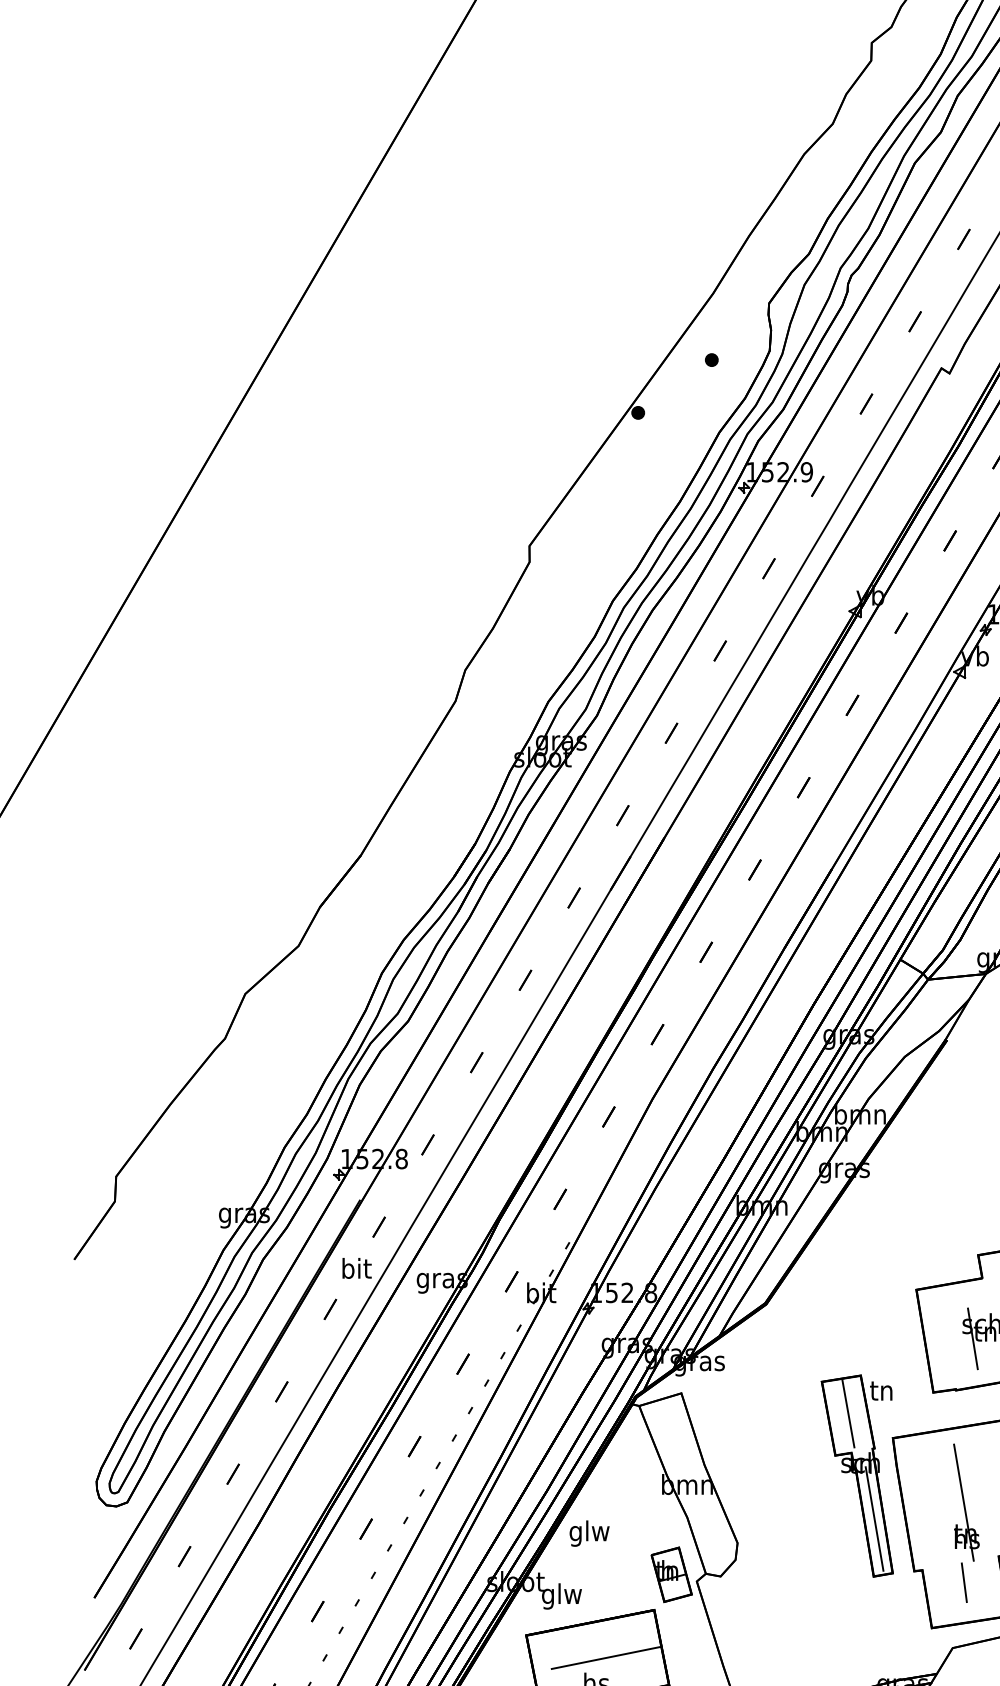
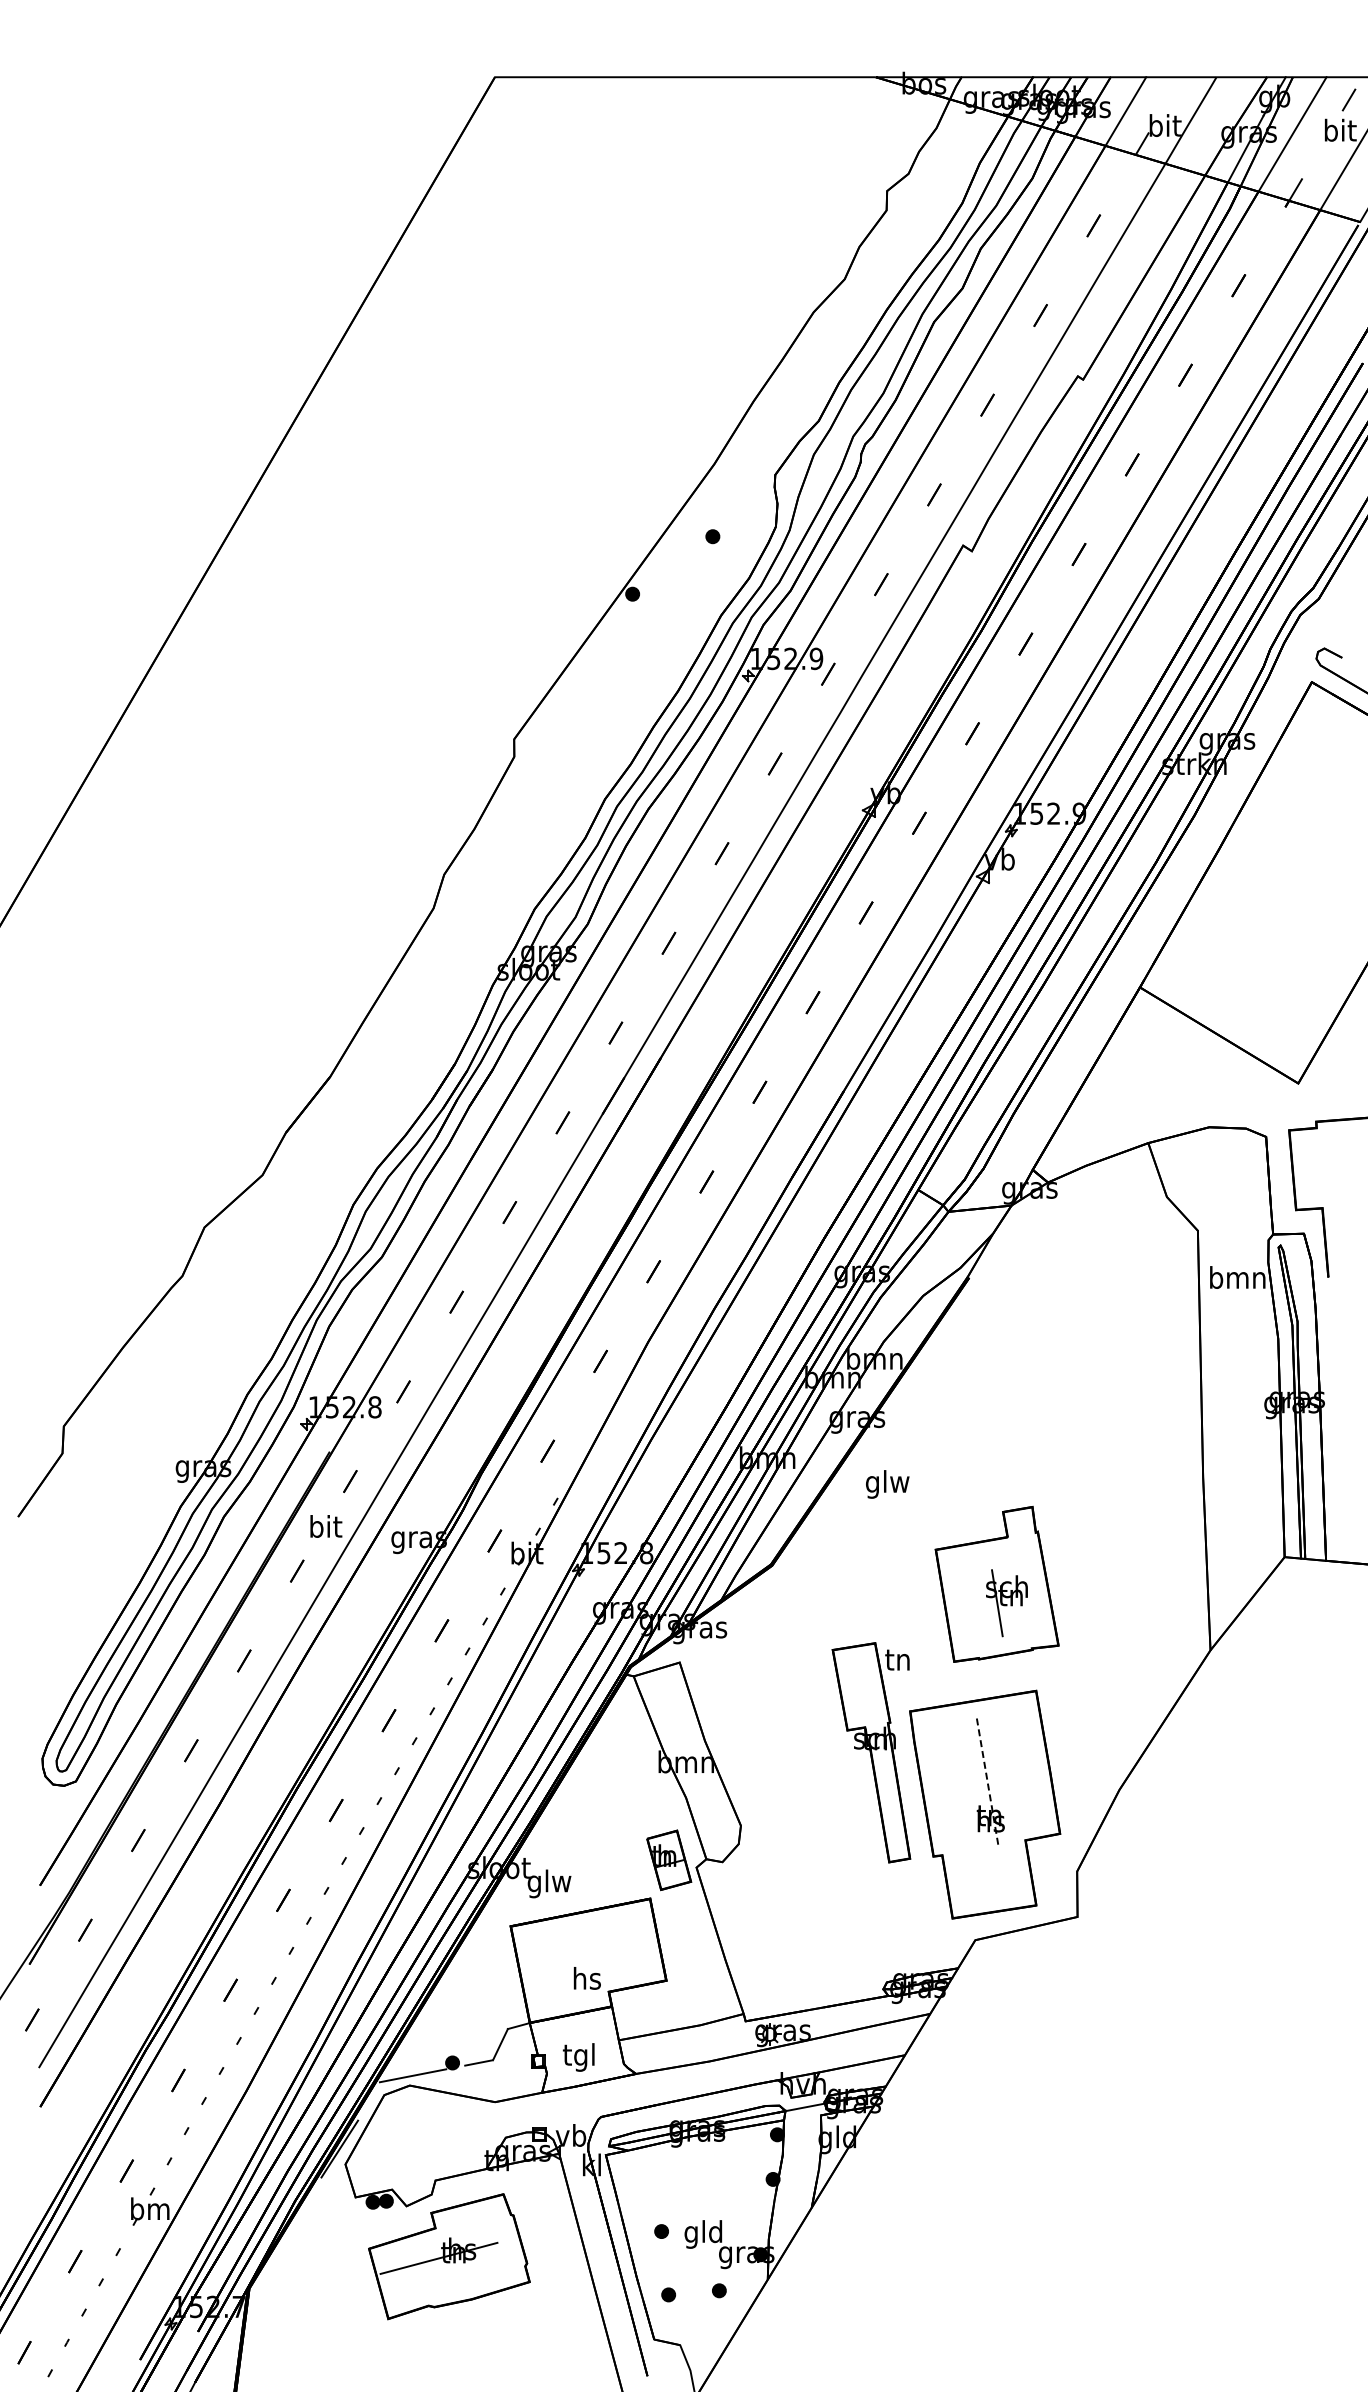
line: (848, 1413) -> (861, 1684), removed
line: (963, 1503) -> (987, 1782), solid -> dashed
line: (873, 1518) -> (889, 1799), removed
text: (589, 1533) -> (887, 1484), moved
line: (963, 1582) -> (987, 1868), removed
line: (605, 1657) -> (597, 1950), removed

